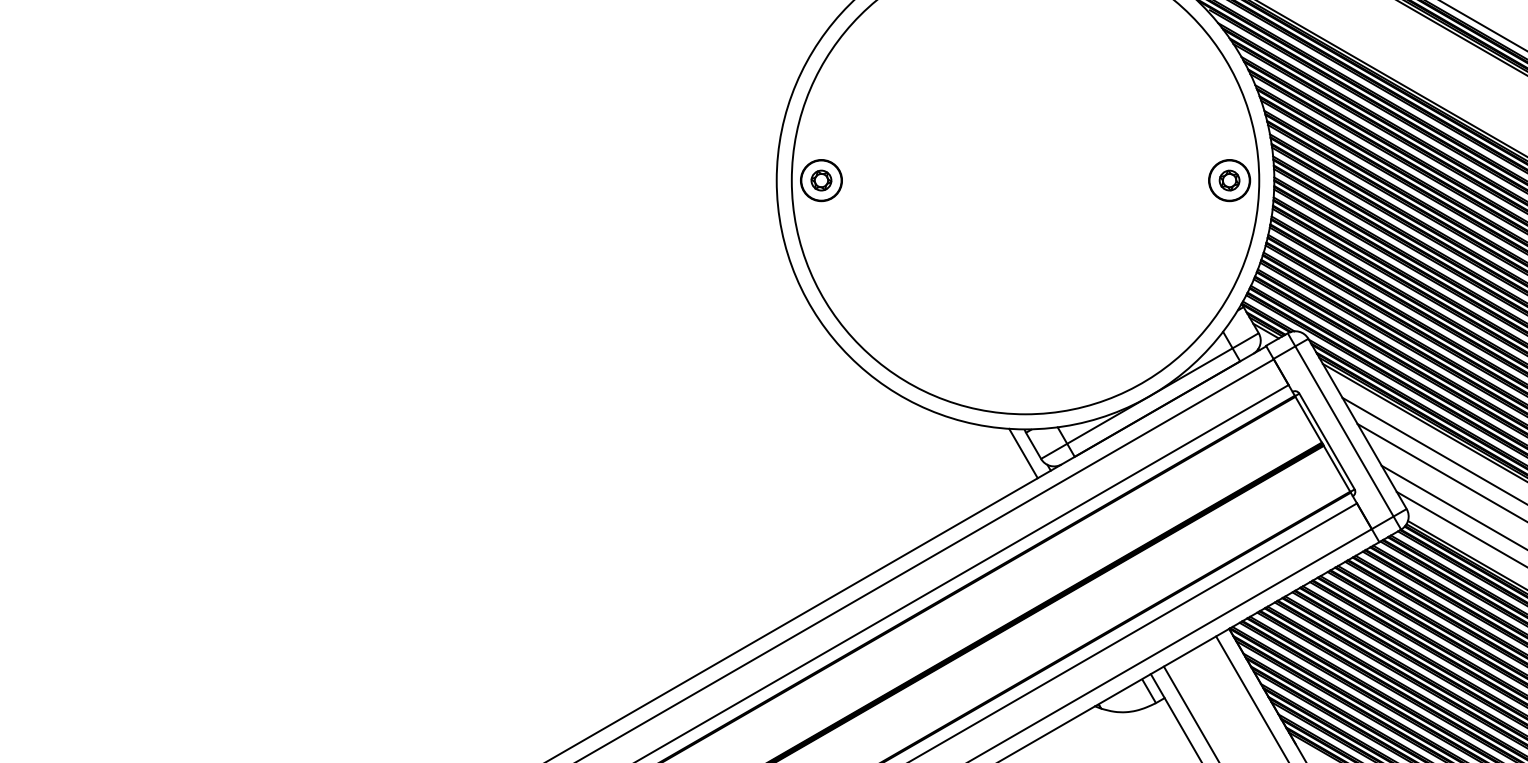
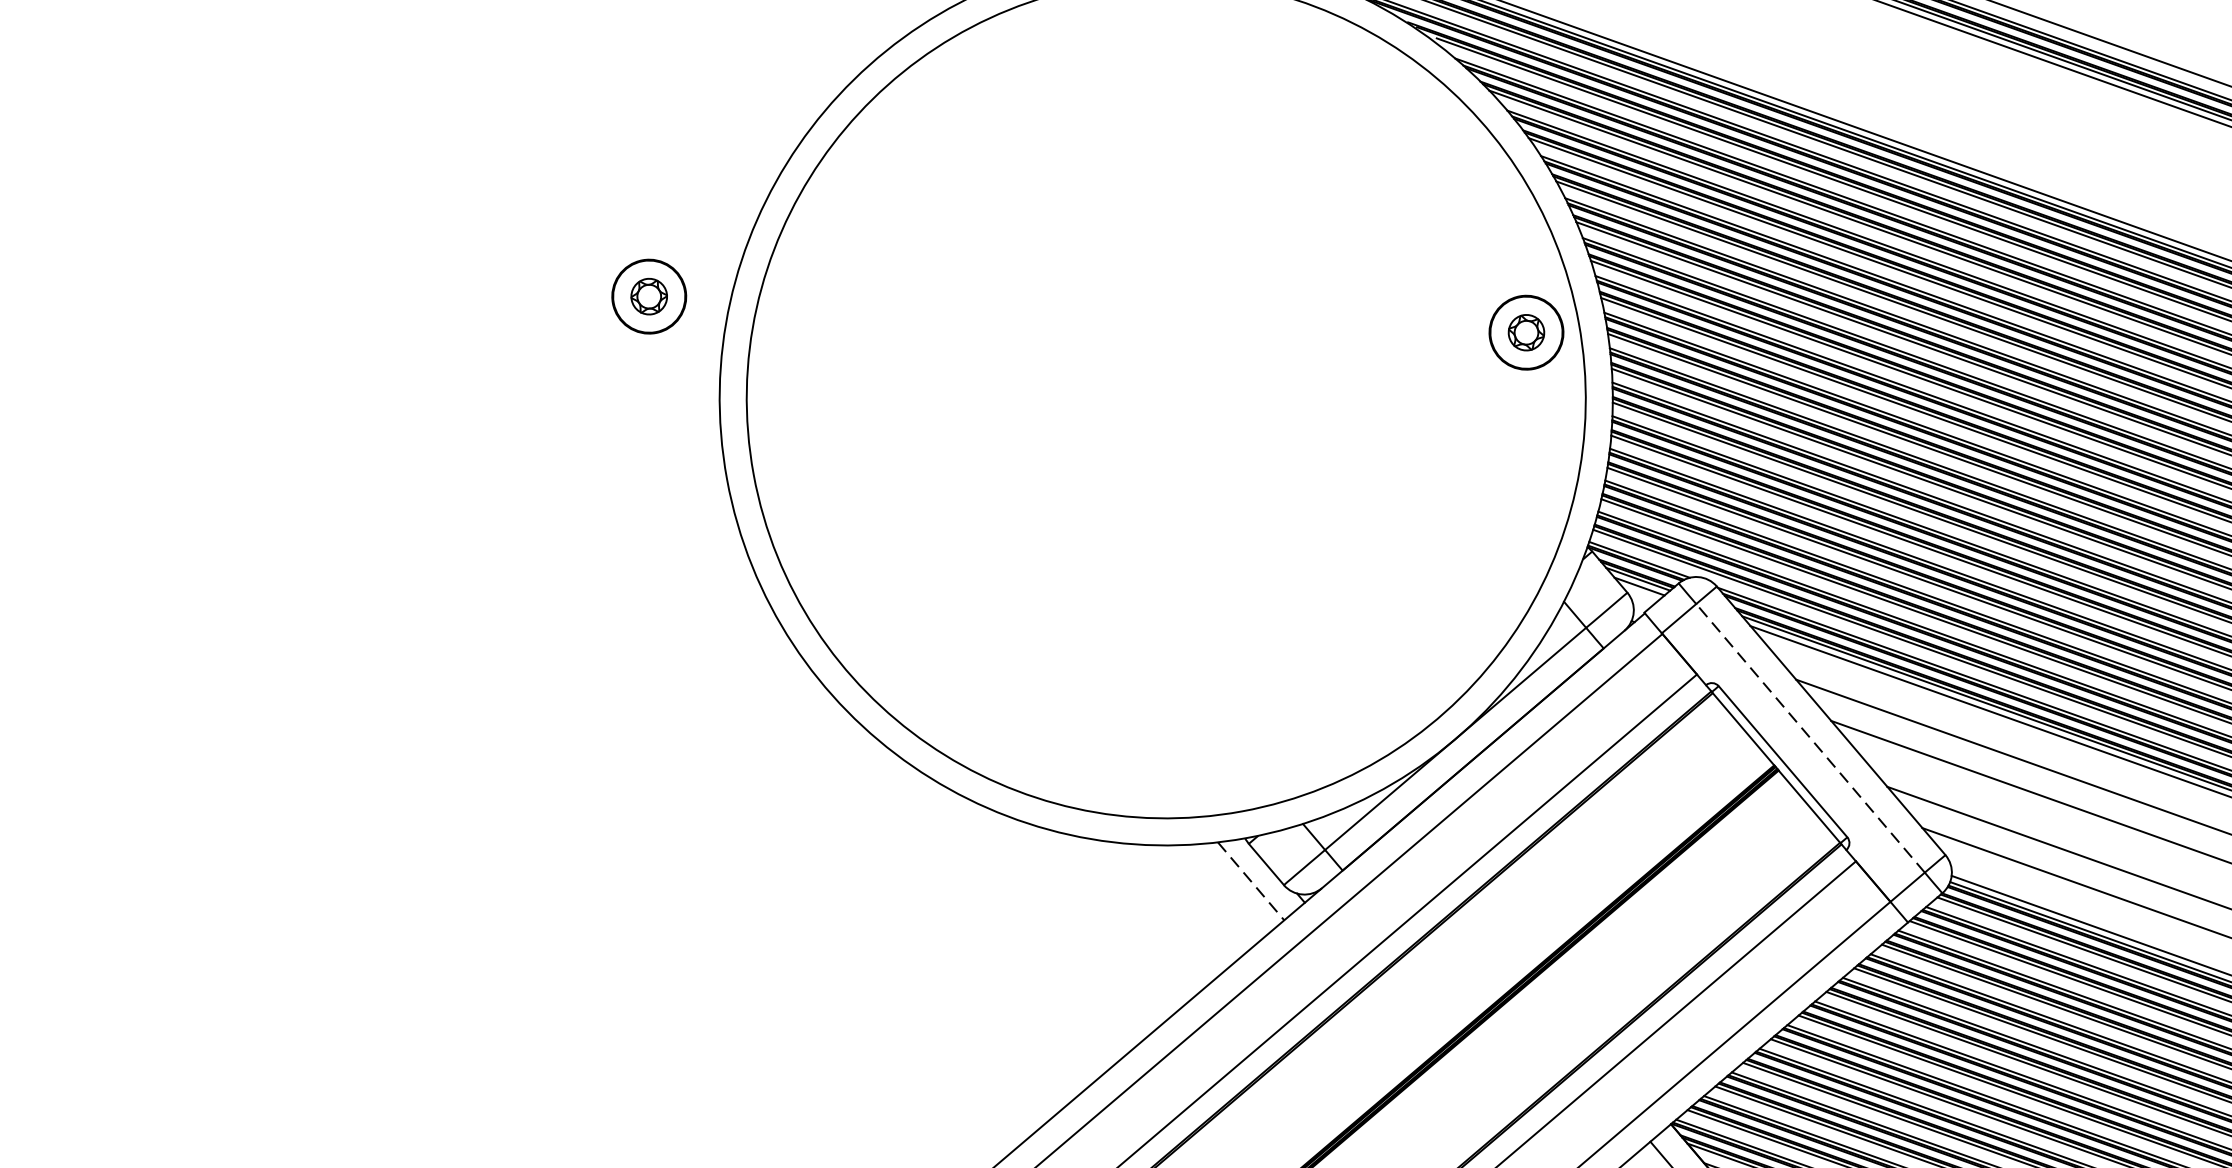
part: (821, 180) -> (649, 296), moved
line: (1344, 431) -> (1810, 738), solid -> dashed
line: (1023, 454) -> (1251, 883), solid -> dashed

